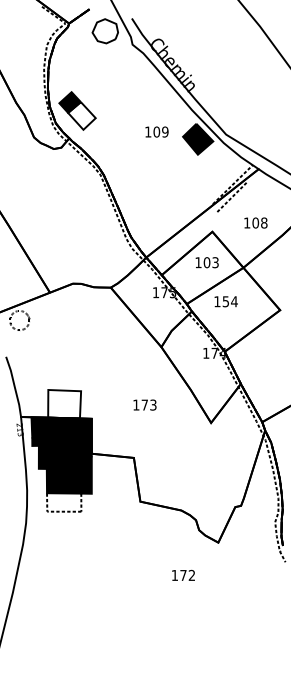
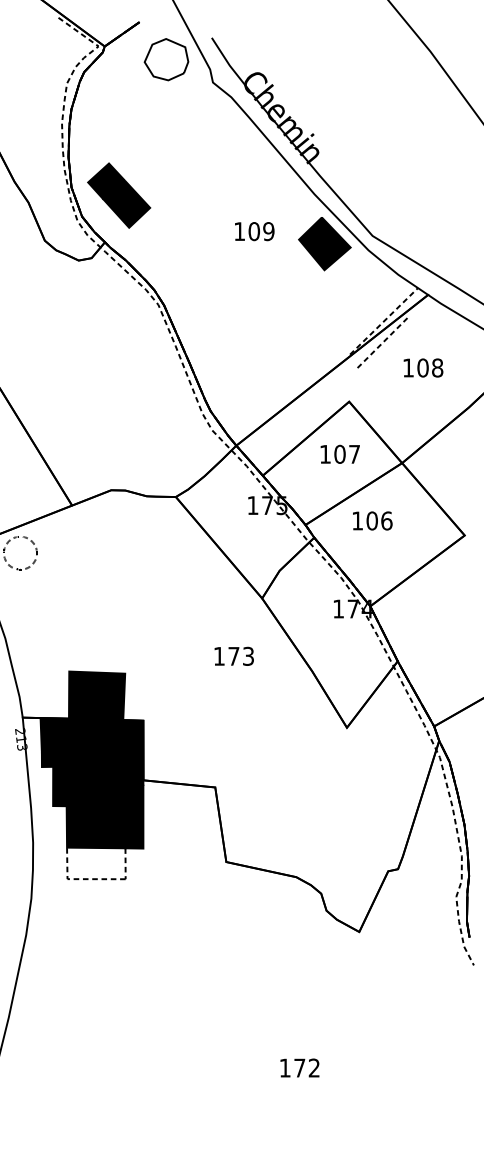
fill: (81, 115) -> (125, 203), added
text: (255, 222) -> (422, 367), moved
text: (215, 262) -> (354, 454), 103 -> 107
text: (229, 301) -> (378, 520), 154 -> 106
fill: (64, 403) -> (96, 694), added
text: (144, 404) -> (233, 655), moved
text: (183, 574) -> (299, 1066), moved

